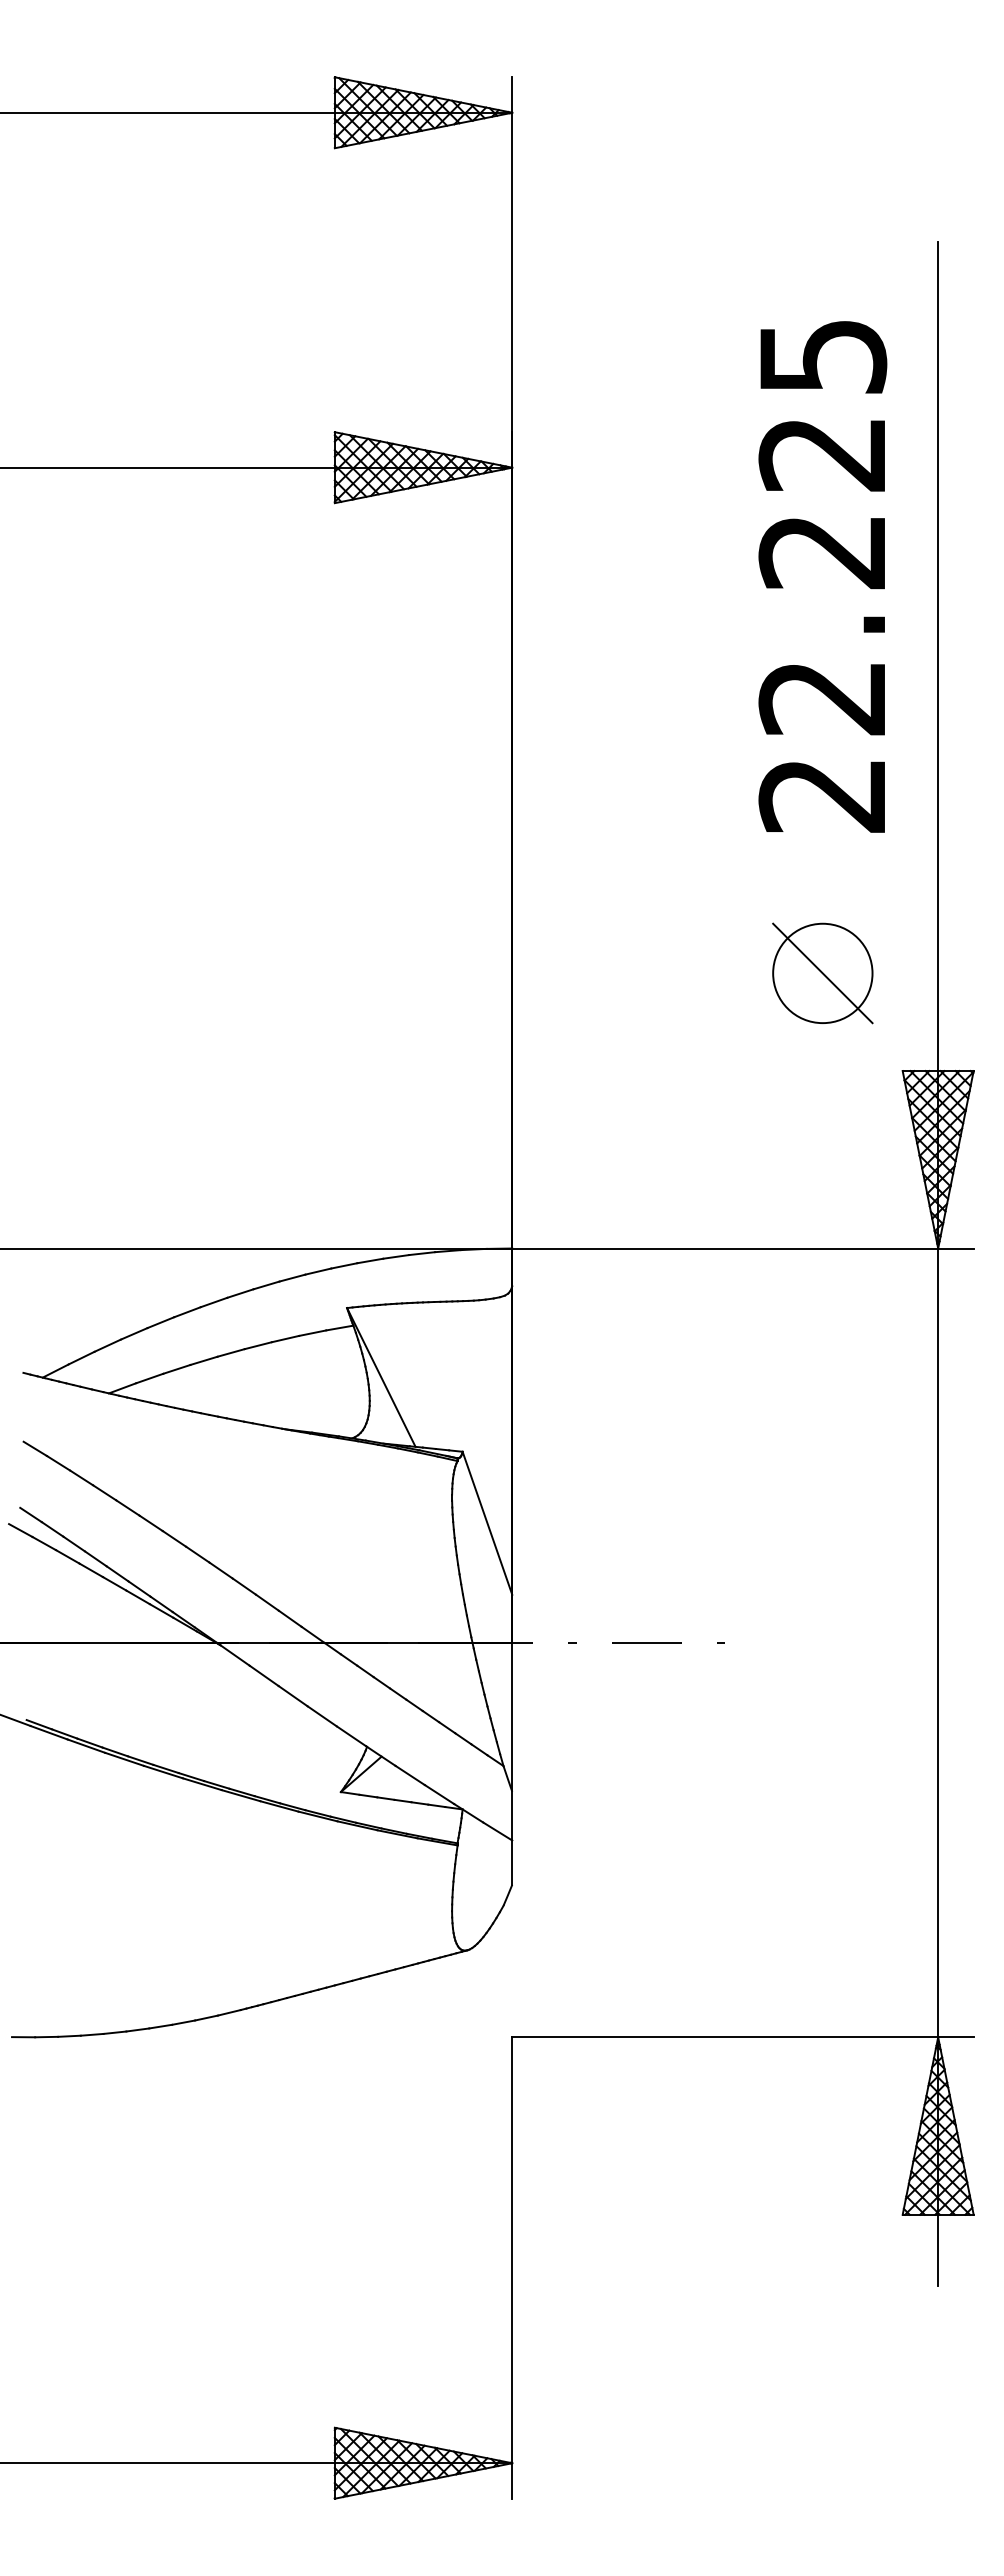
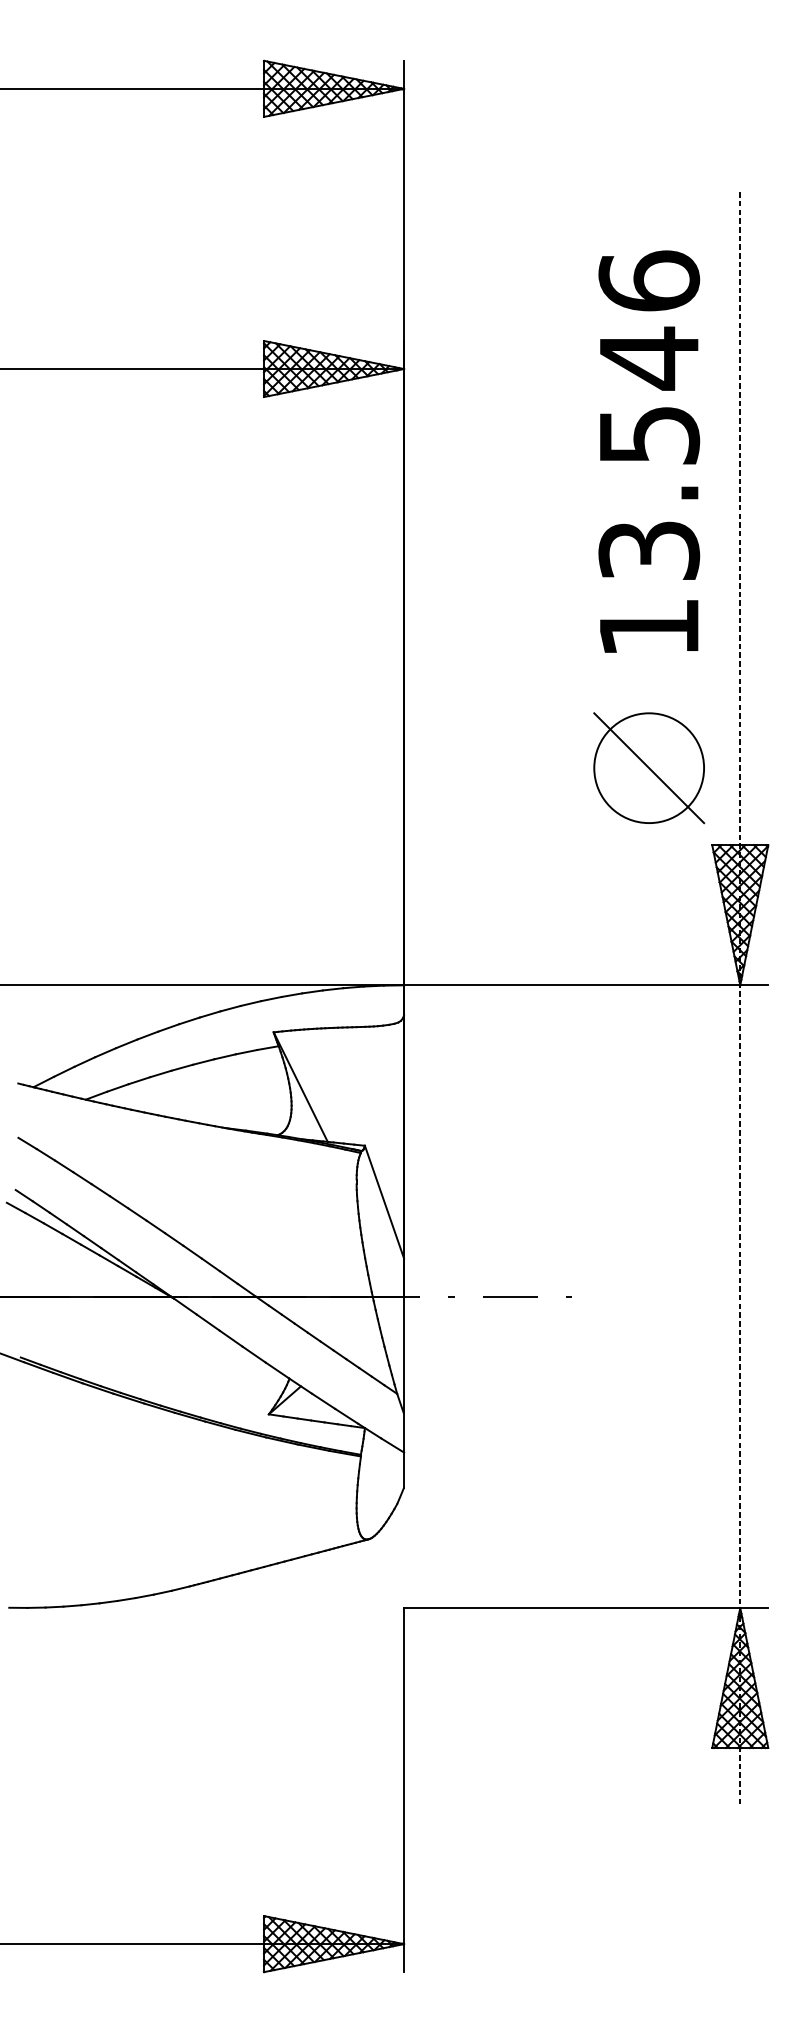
text: (822, 574) -> (648, 453), 22.225 -> 13.546
part: (822, 973) -> (648, 768), size x1.4
line: (938, 1264) -> (740, 997), solid -> dashed

